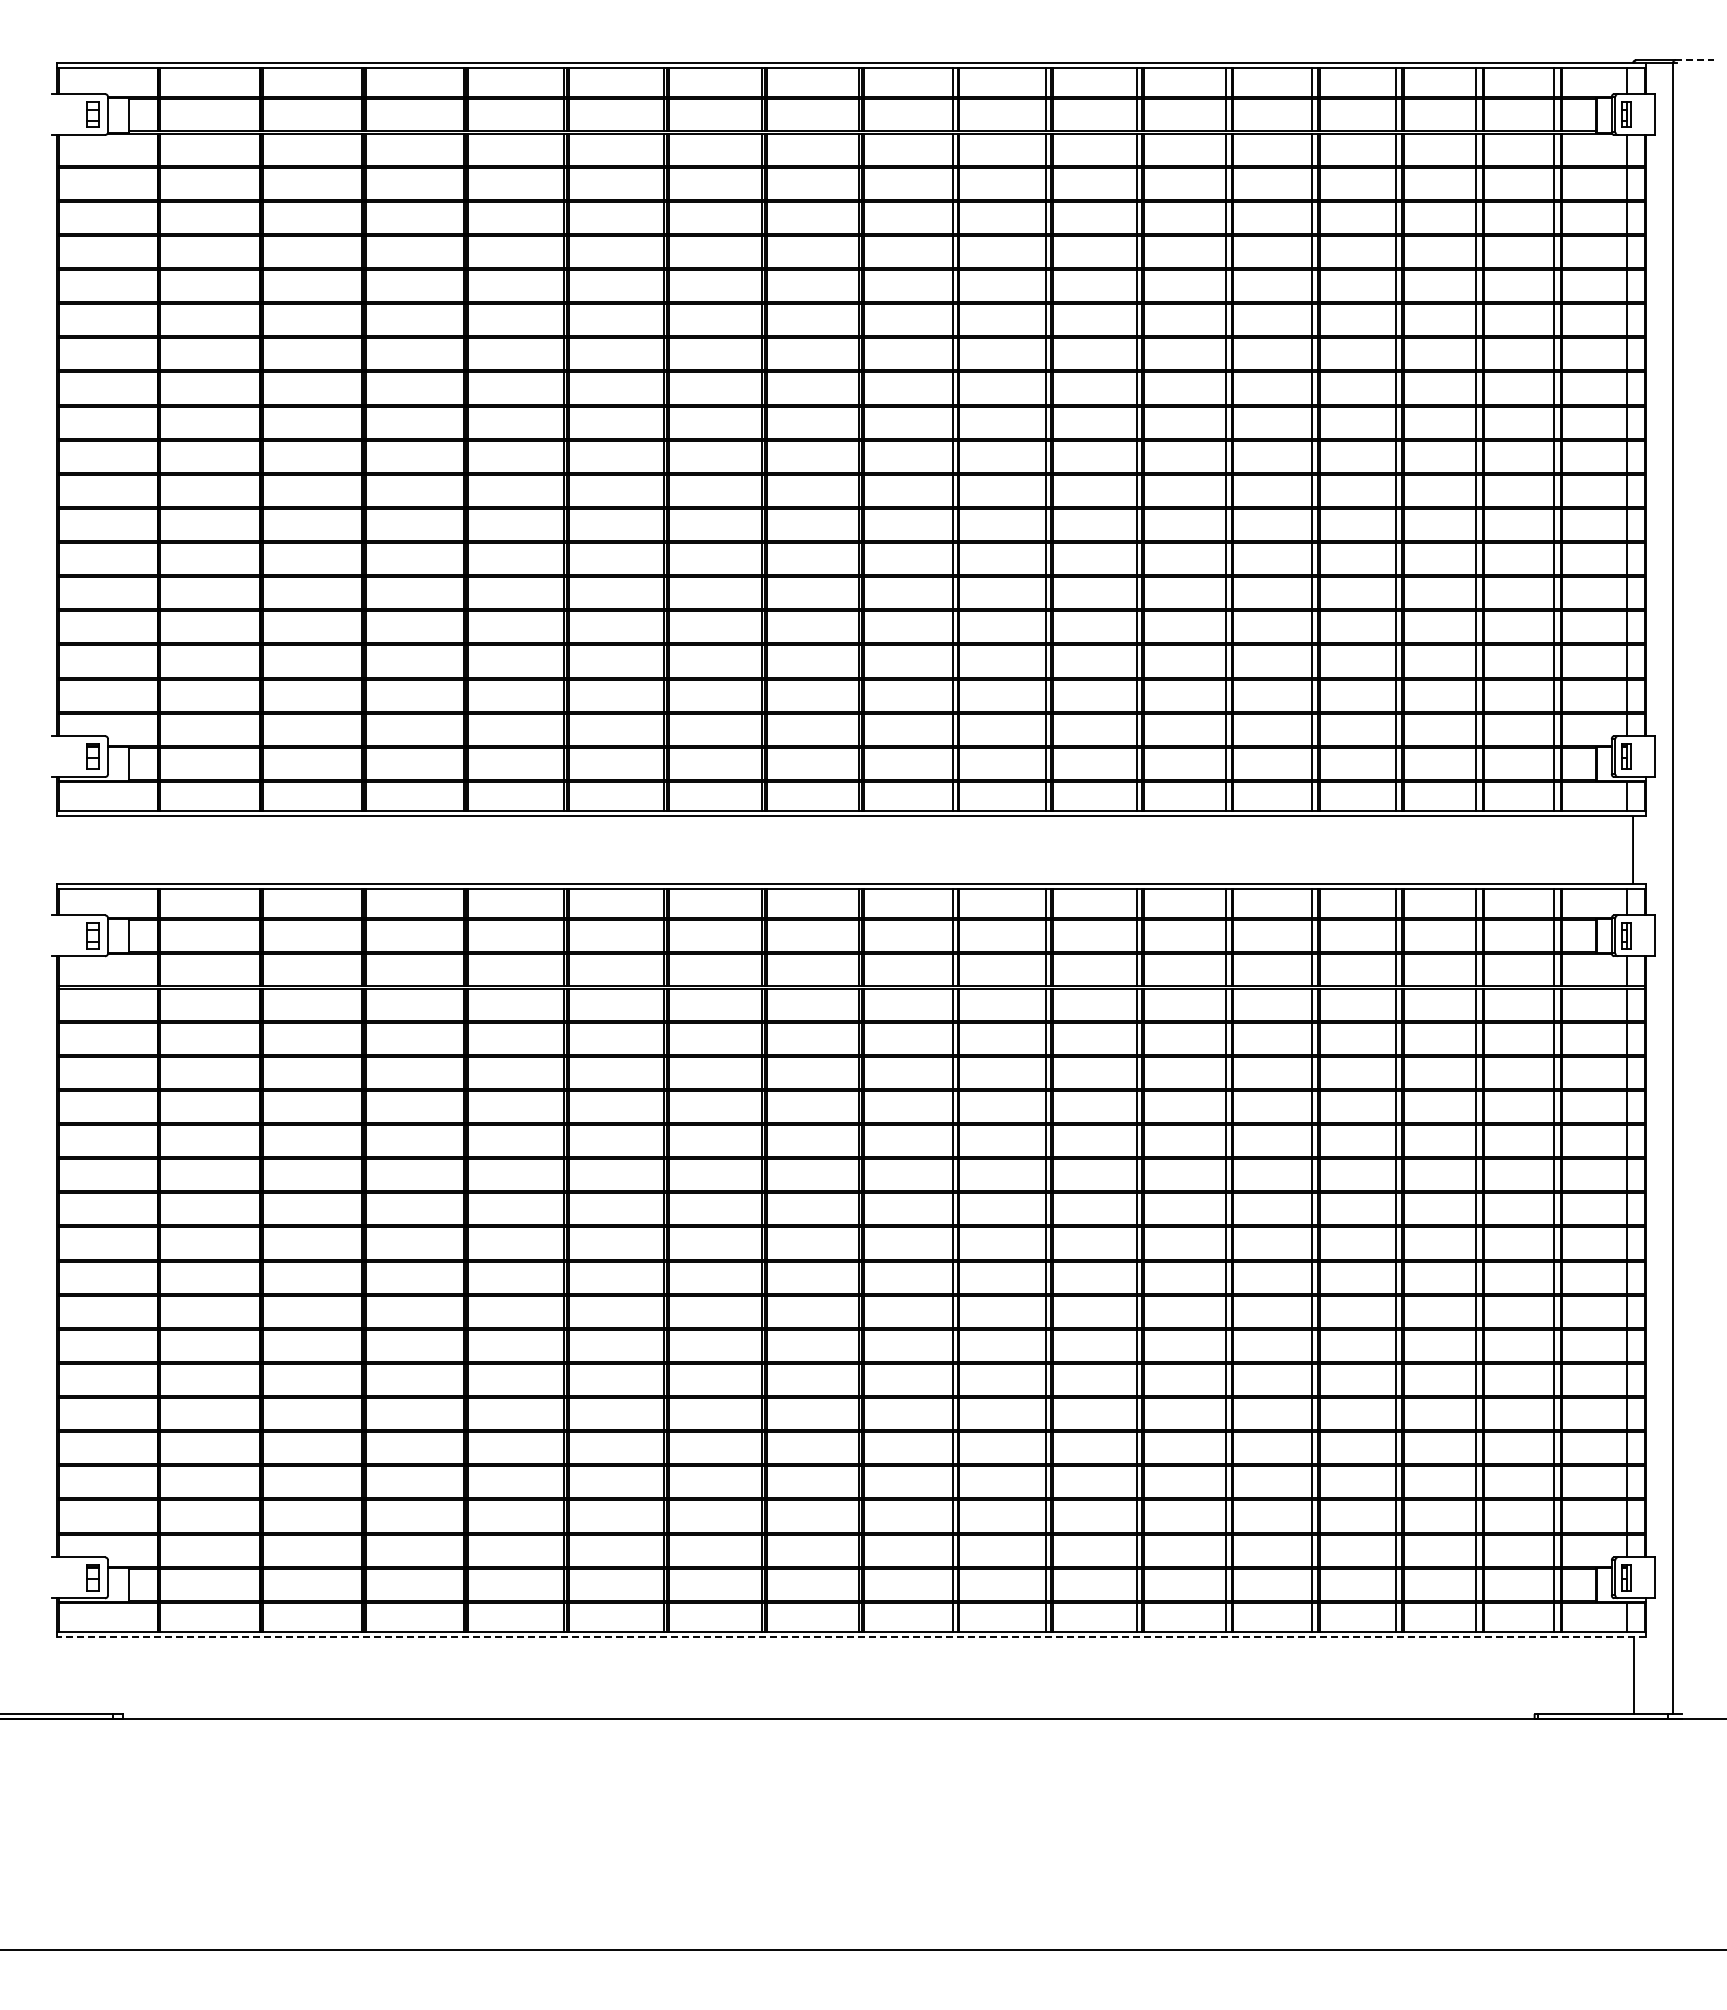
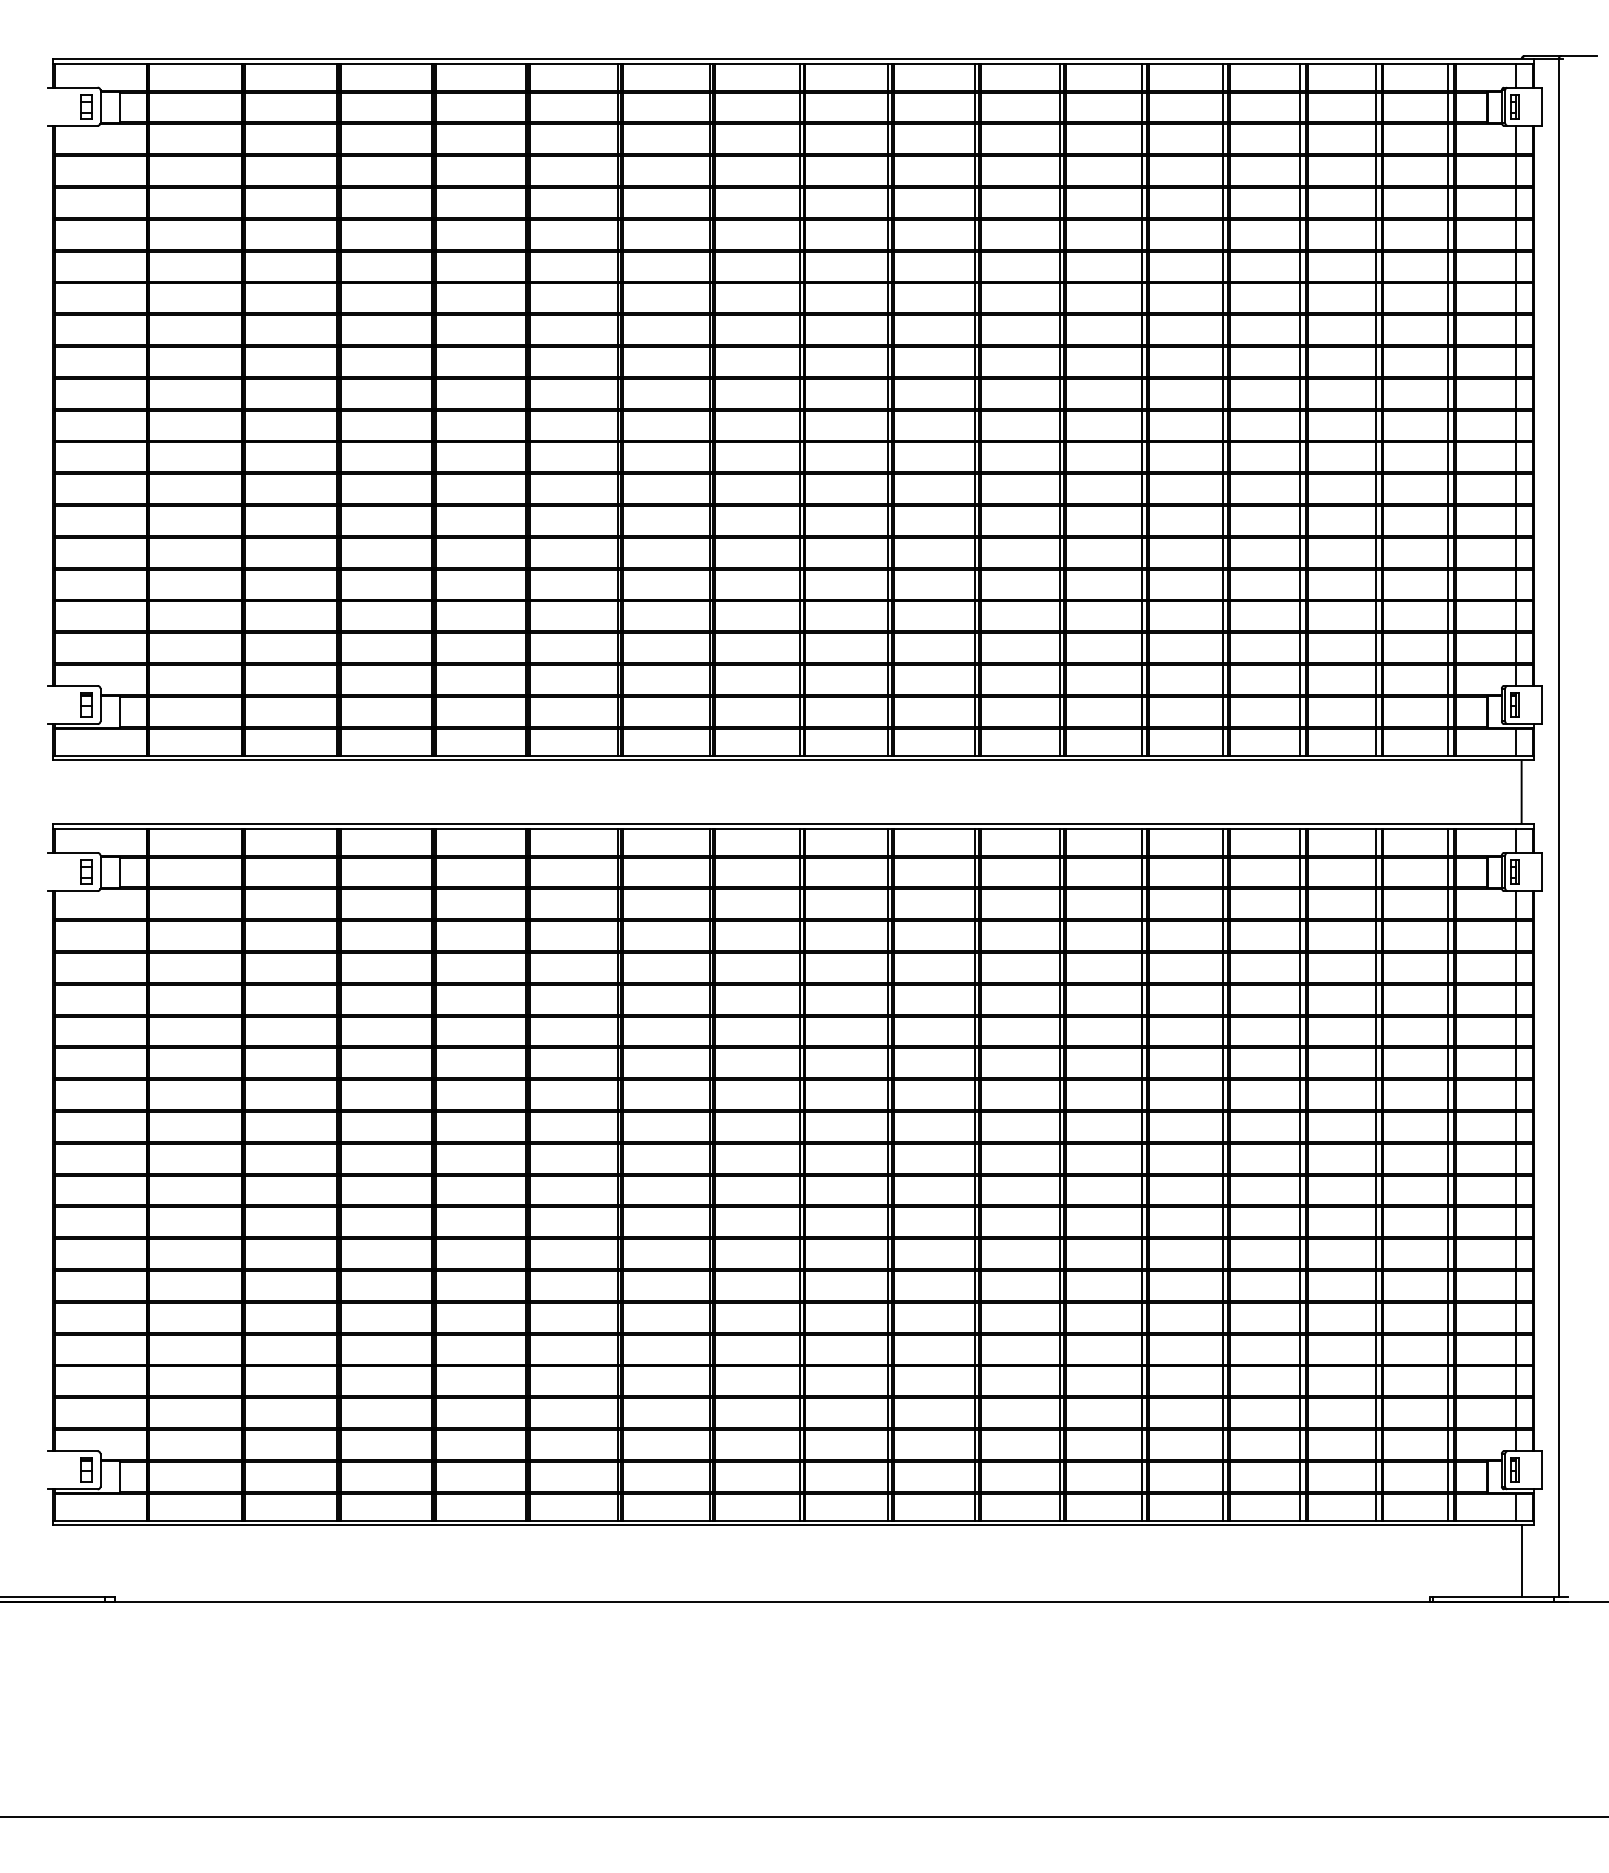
line: (1694, 60) -> (1578, 56), dashed -> solid
line: (851, 1636) -> (793, 1524), dashed -> solid

